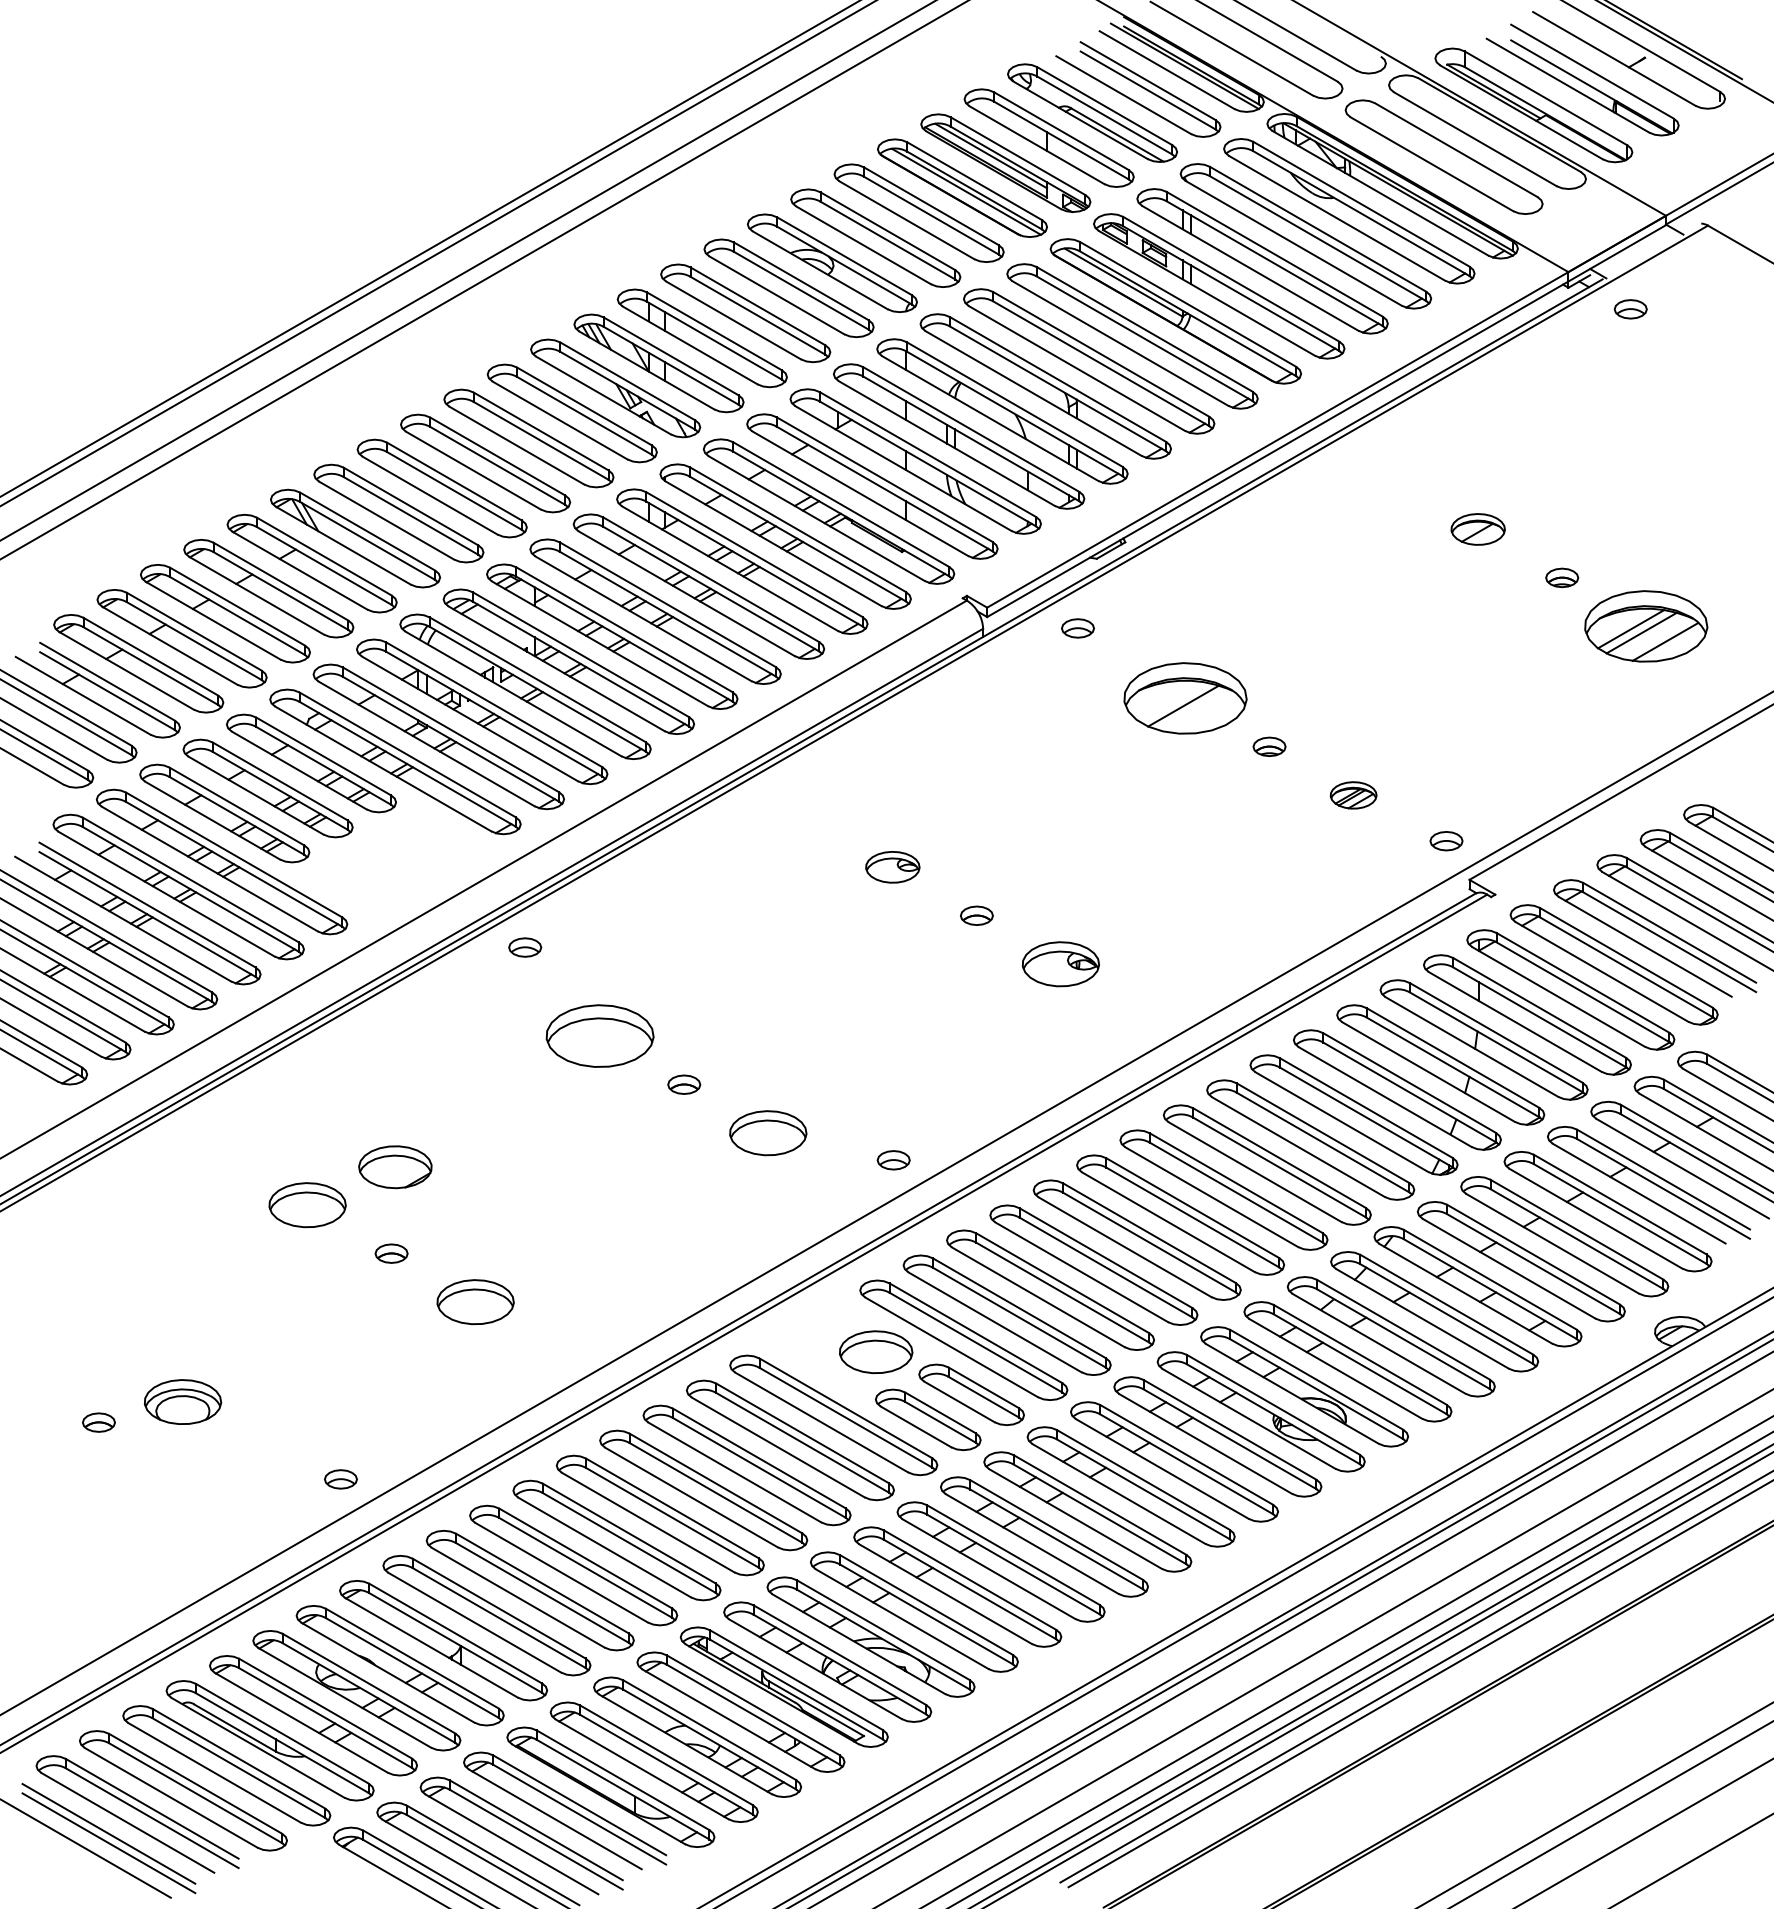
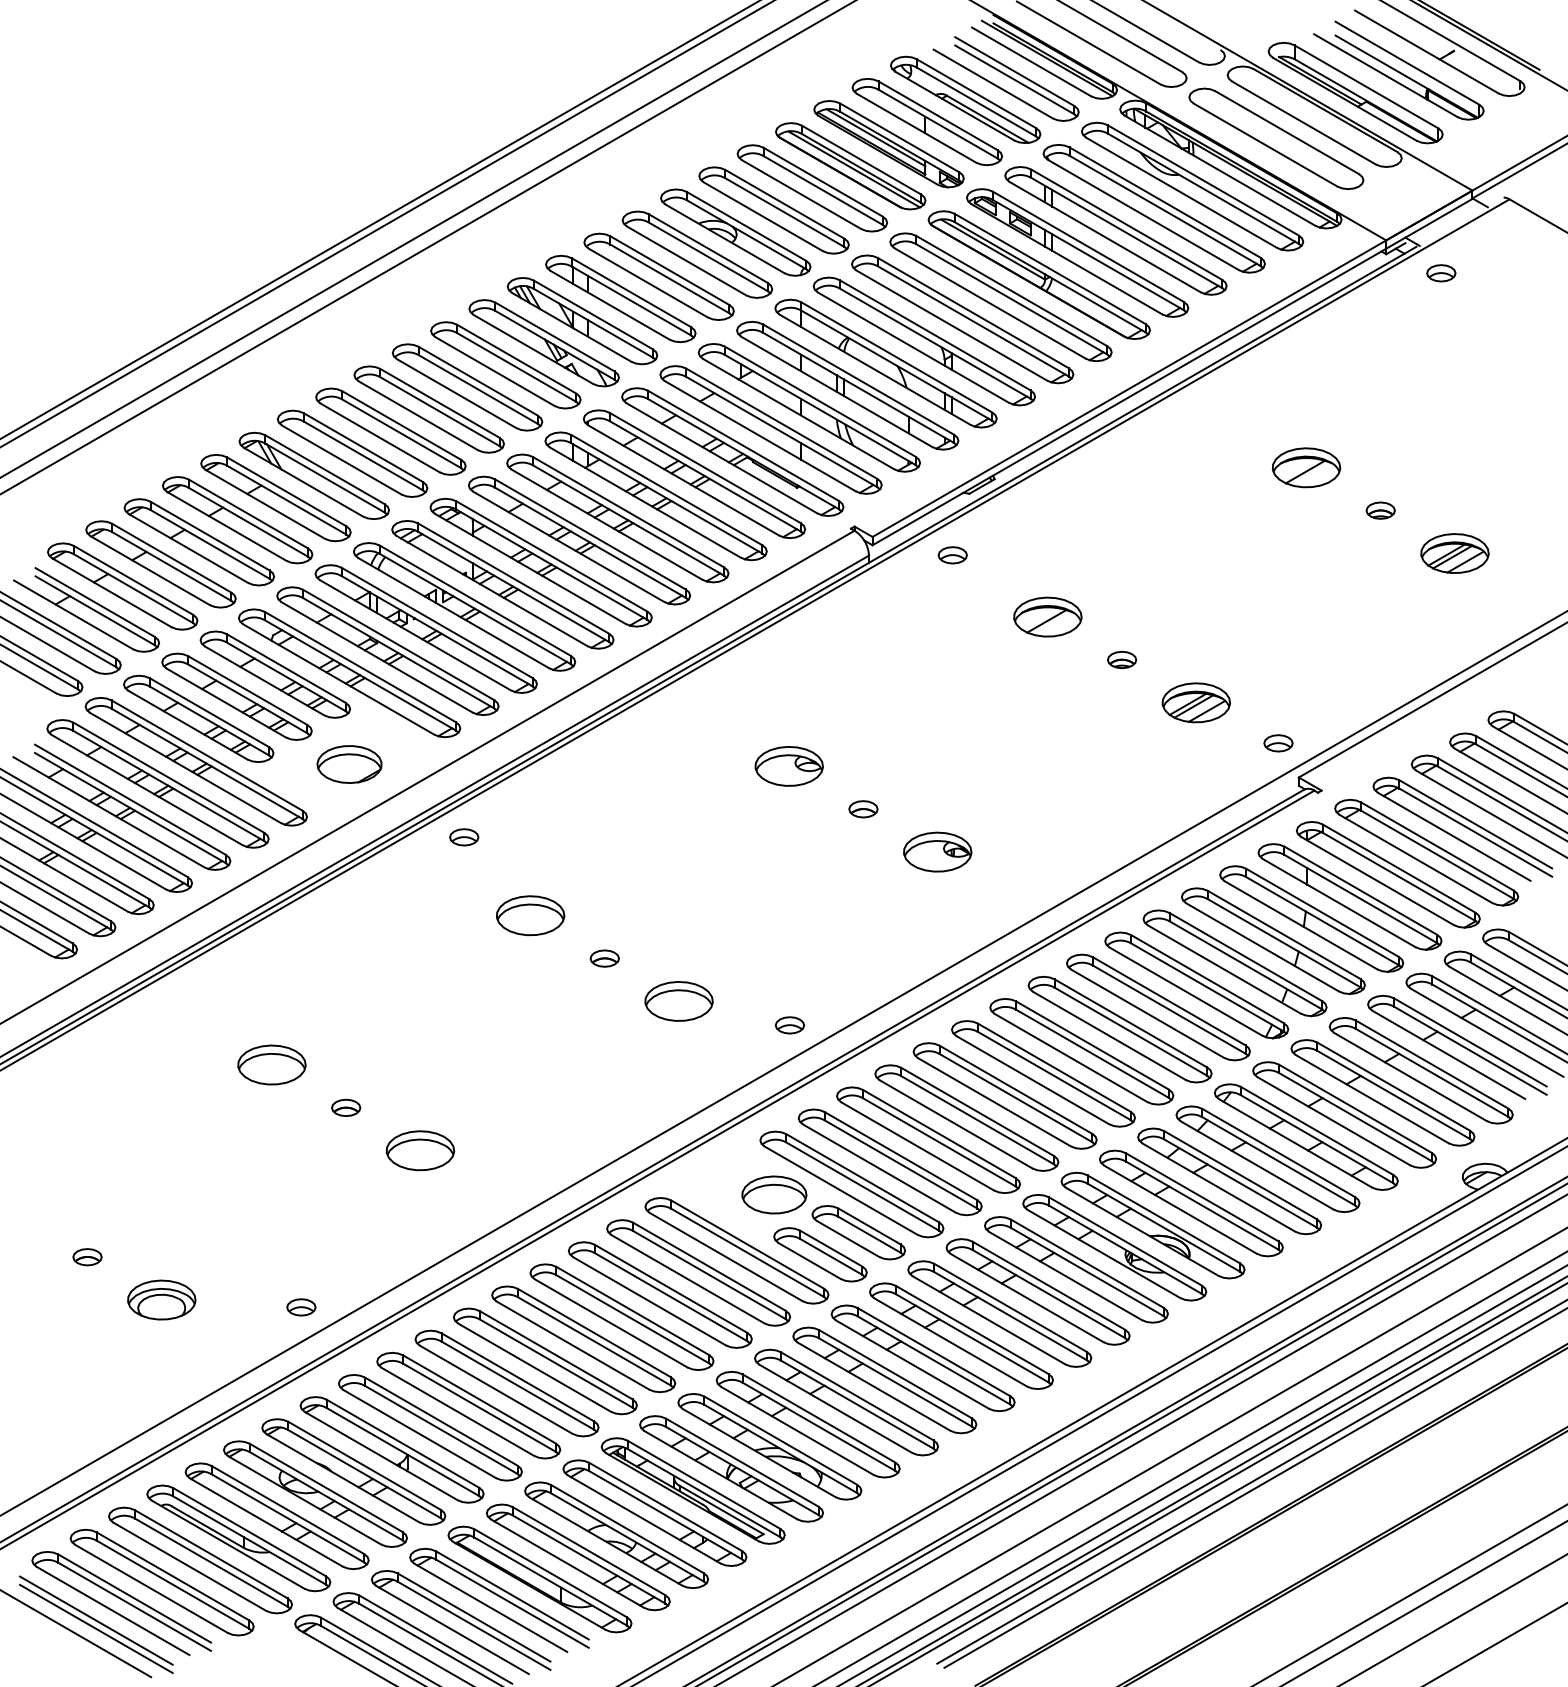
part: (1478, 529) -> (1306, 467), size x1.43
part: (1645, 626) -> (1454, 553), size x0.62
part: (1185, 697) -> (1047, 616), size x0.62
part: (1353, 794) -> (1196, 702), size x1.67
part: (892, 867) -> (788, 766), size x1.43
part: (600, 1035) -> (530, 915), size x0.71
part: (395, 1167) -> (349, 764), moved
part: (182, 1401) -> (161, 1299), moved

